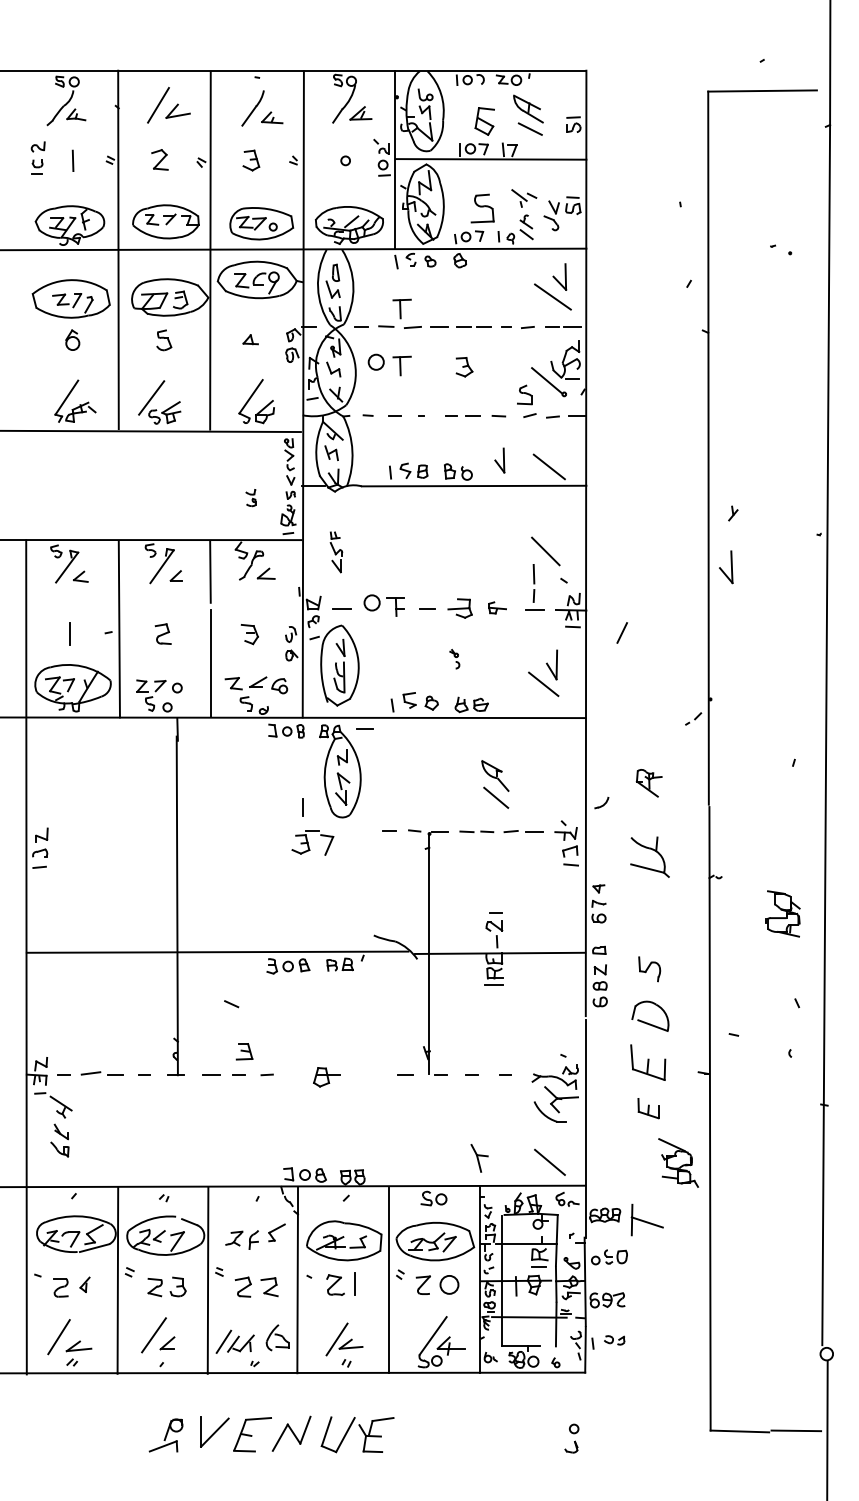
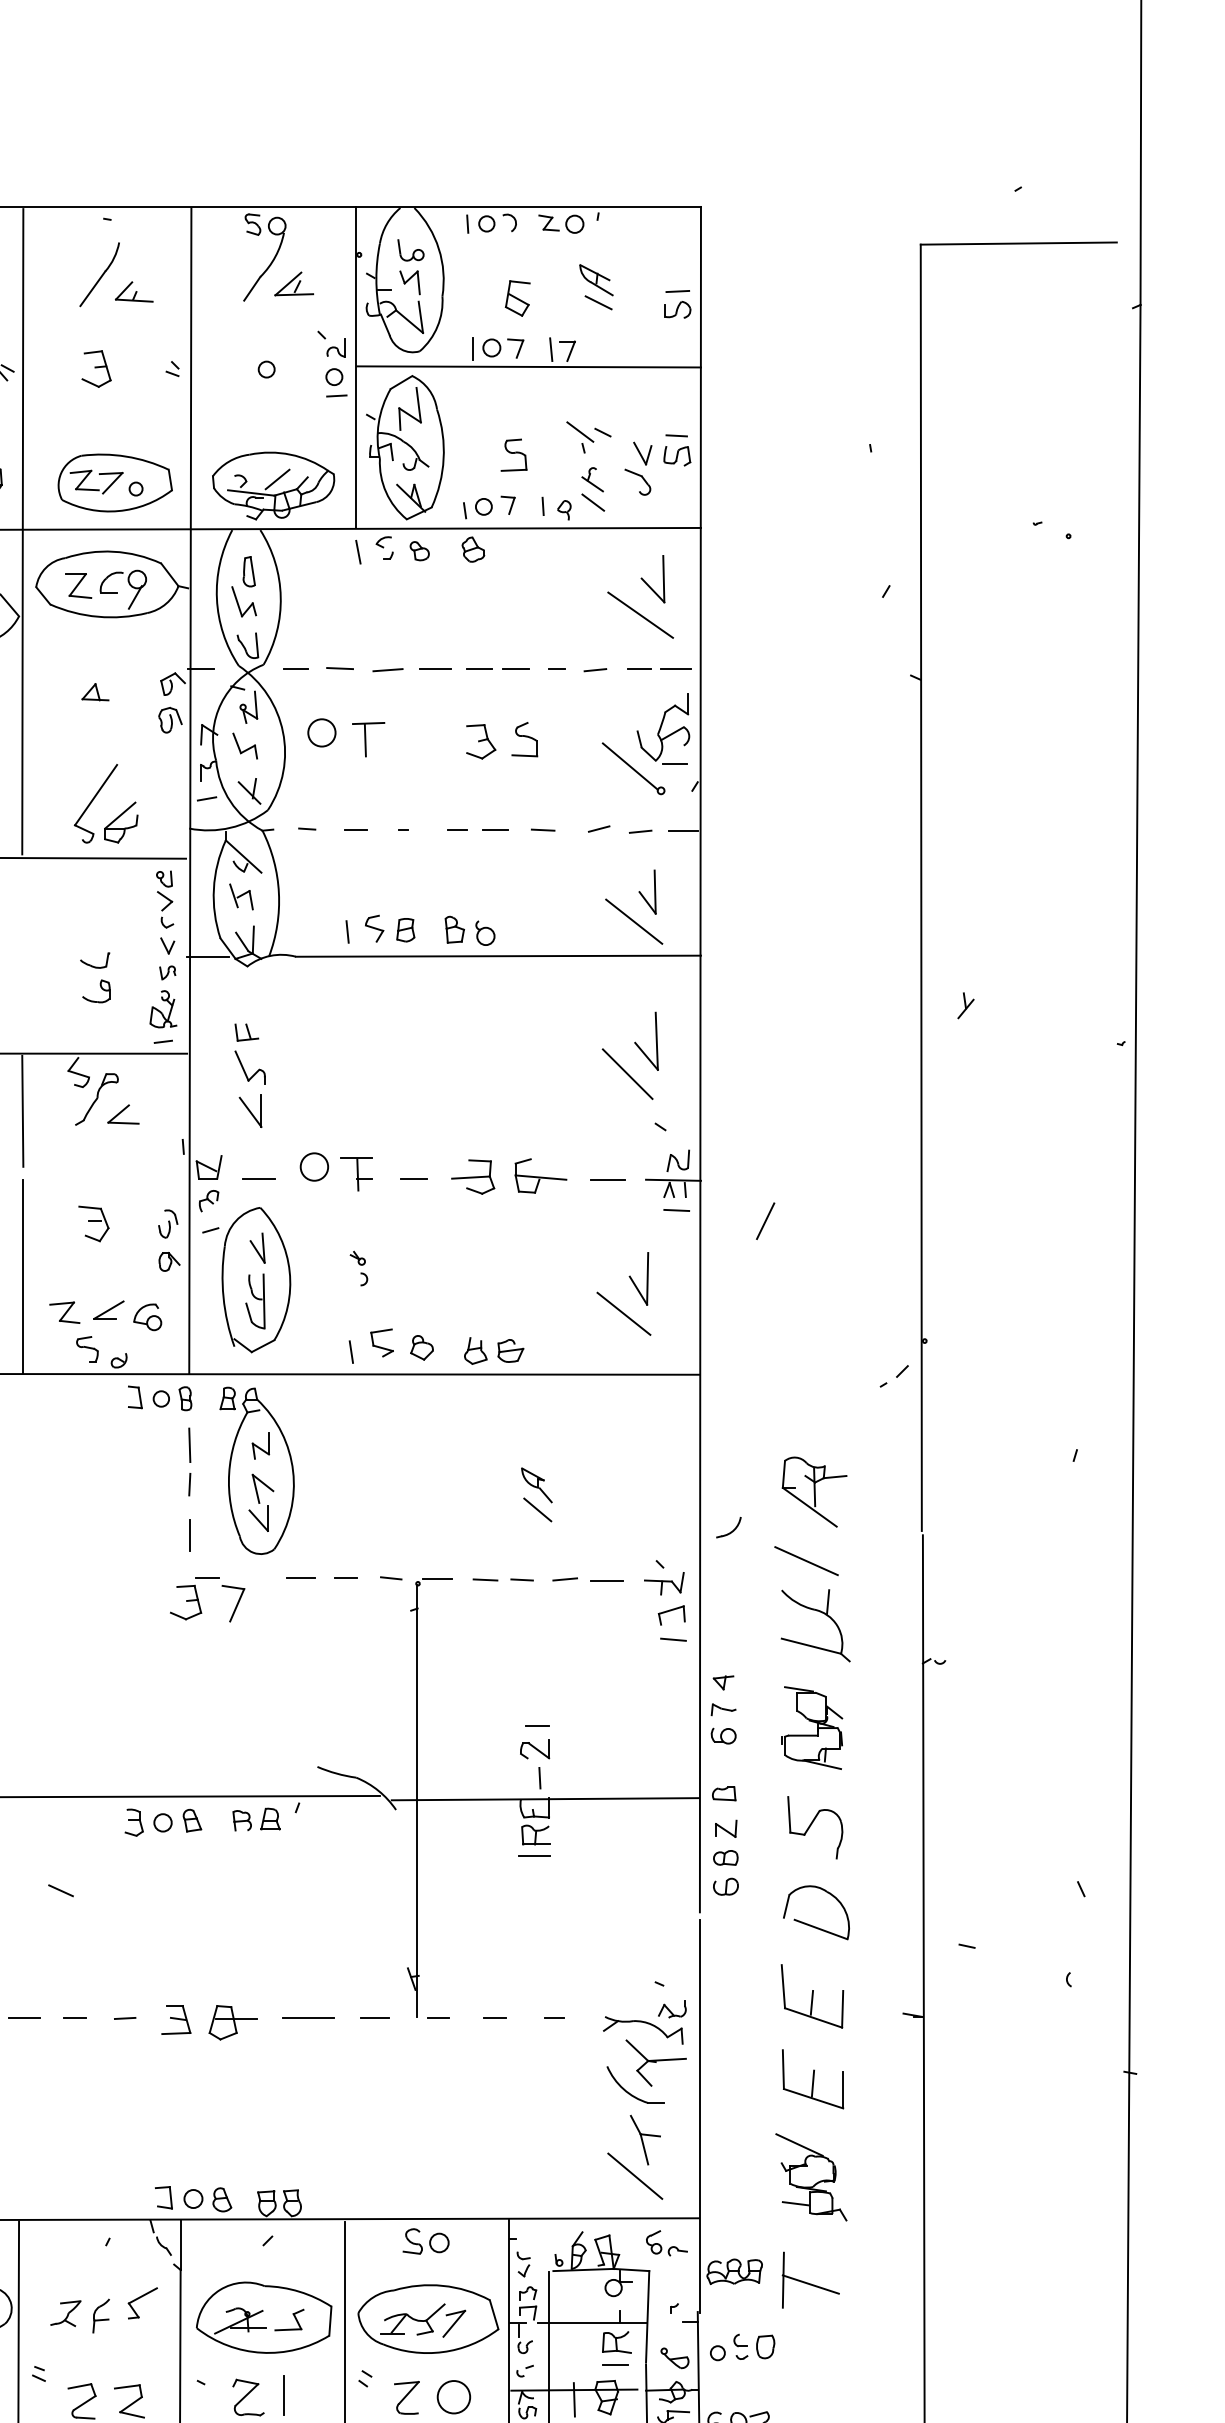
part: (528, 114) -> (596, 285), size x0.62
part: (484, 121) -> (517, 298), size x0.71
part: (482, 207) -> (513, 453), size x0.62
part: (401, 308) -> (367, 635), removed
part: (524, 394) -> (524, 738), moved
part: (499, 460) -> (647, 892), moved
part: (250, 497) -> (95, 976), size x1.67
part: (336, 552) -> (250, 1076), size x1.43
part: (726, 567) -> (647, 1041), moved
part: (533, 583) -> (188, 1462), moved
part: (497, 607) -> (540, 1175), size x1.67
part: (454, 659) -> (358, 1269), moved
line: (364, 728) -> (300, 1577), moved
part: (648, 783) -> (812, 1492), size x1.43
part: (495, 784) -> (536, 1494), size x0.62
line: (644, 821) -> (805, 1561), added
part: (782, 913) -> (811, 1727), moved
part: (649, 969) -> (814, 1828), size x1.43
part: (244, 1051) -> (176, 2019), moved
line: (368, 1074) -> (307, 2017), added
part: (648, 1108) -> (812, 2079), size x1.67
part: (479, 1158) -> (645, 2140), moved
part: (678, 1162) -> (811, 2176), moved

